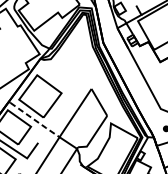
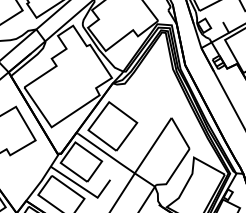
line: (35, 120) -> (107, 154), dashed -> solid

